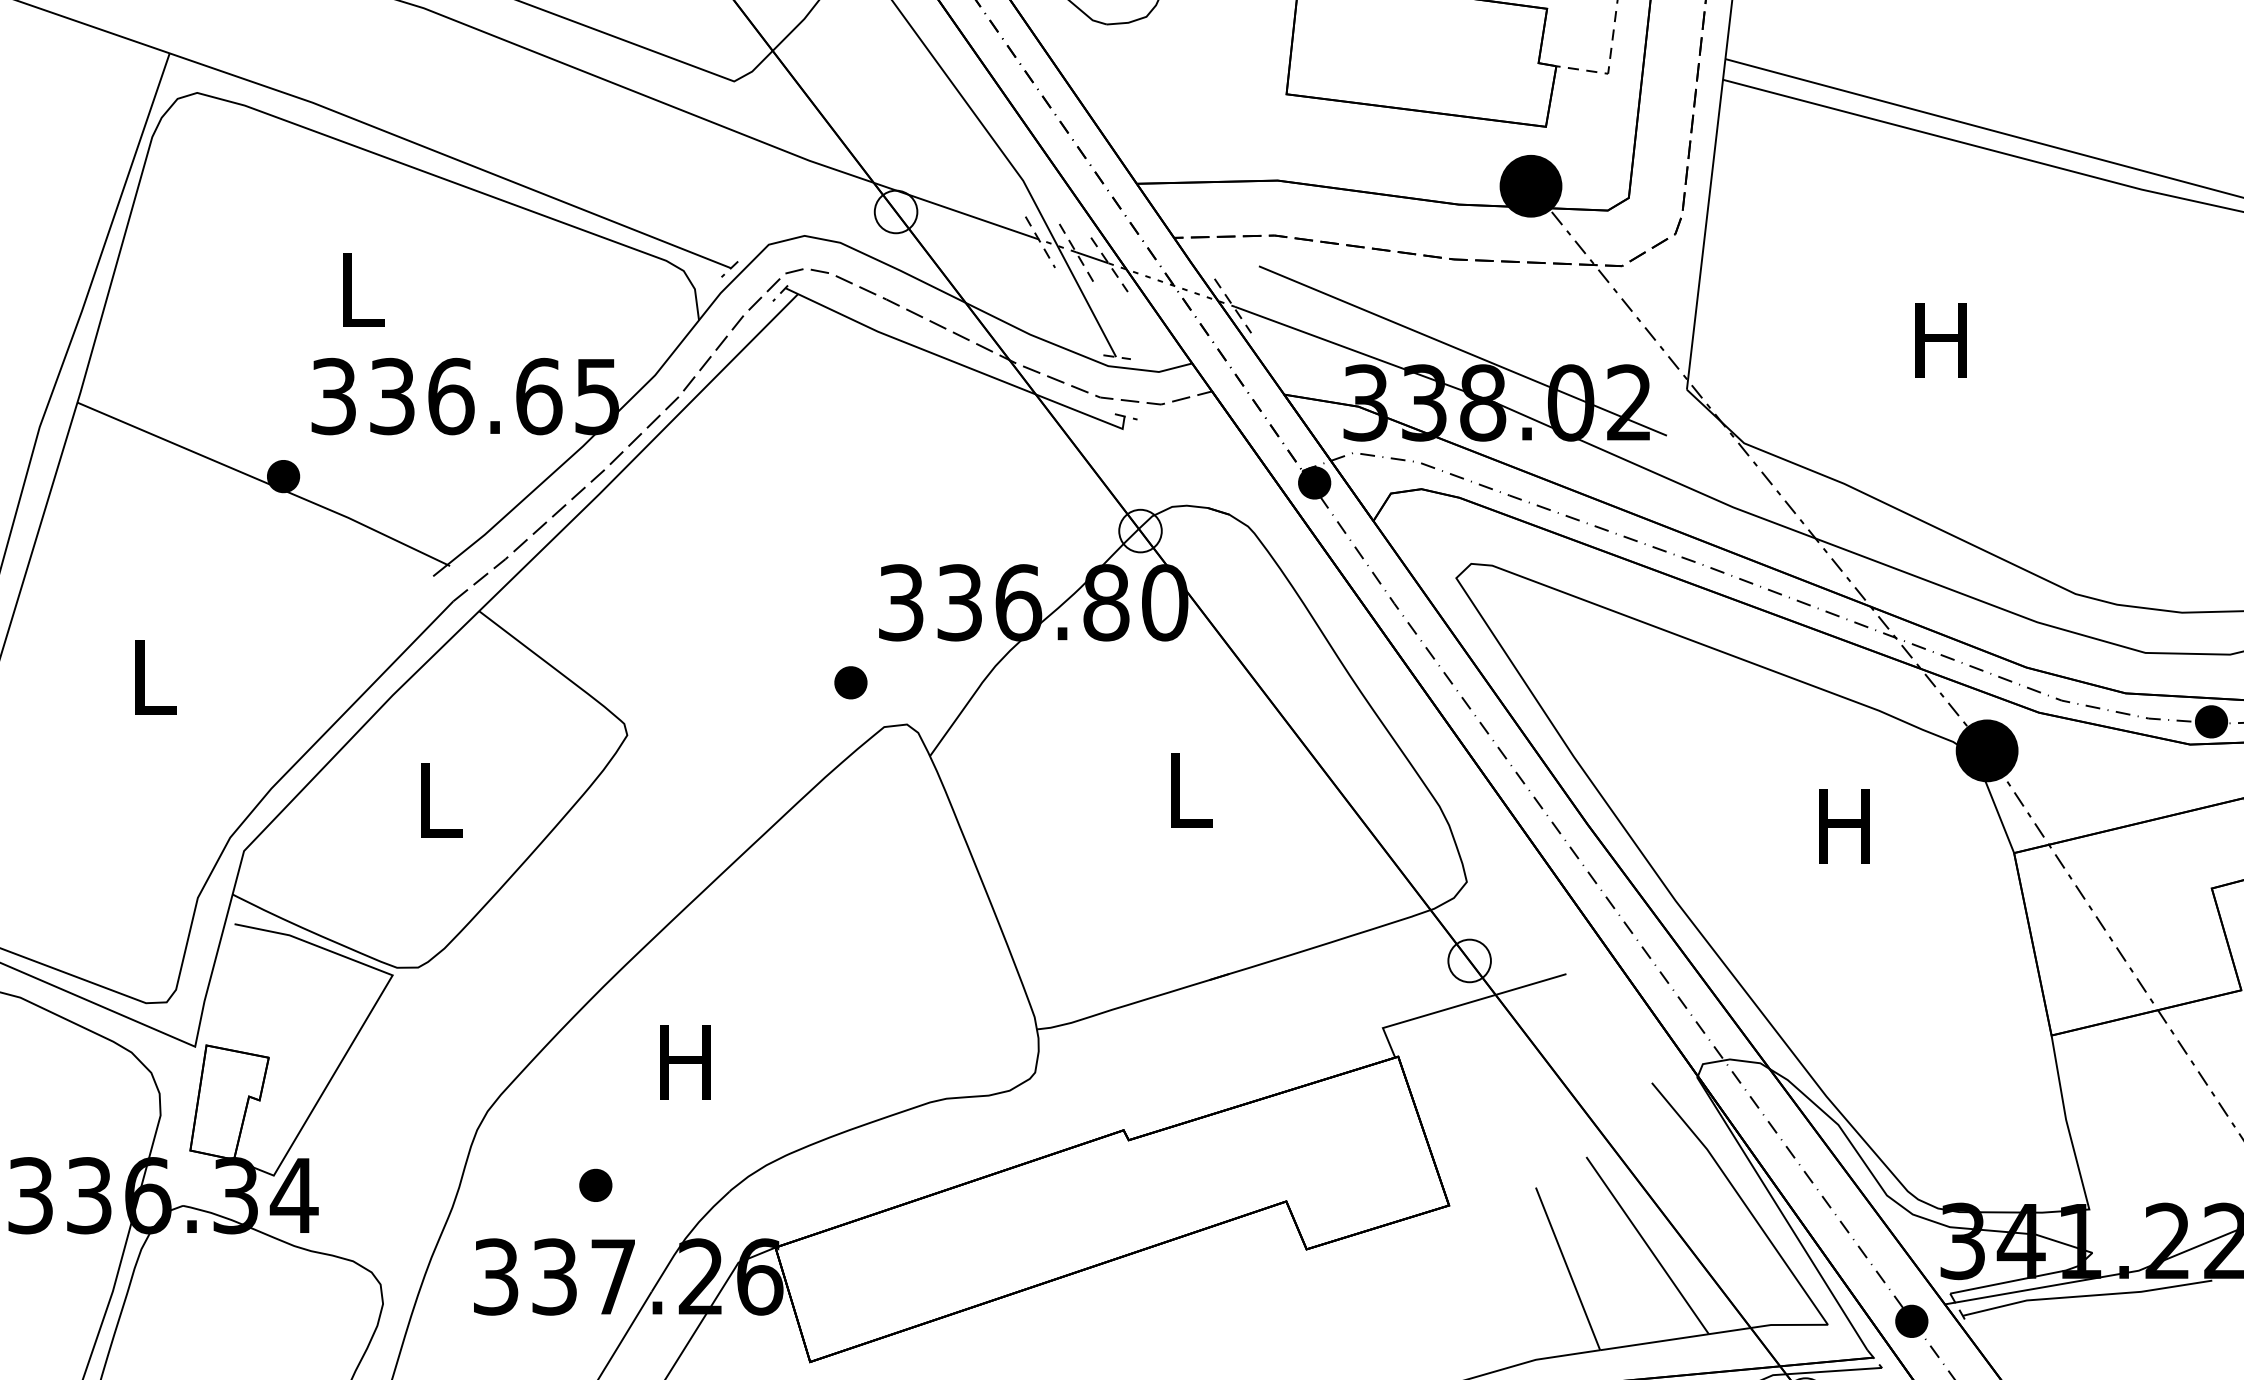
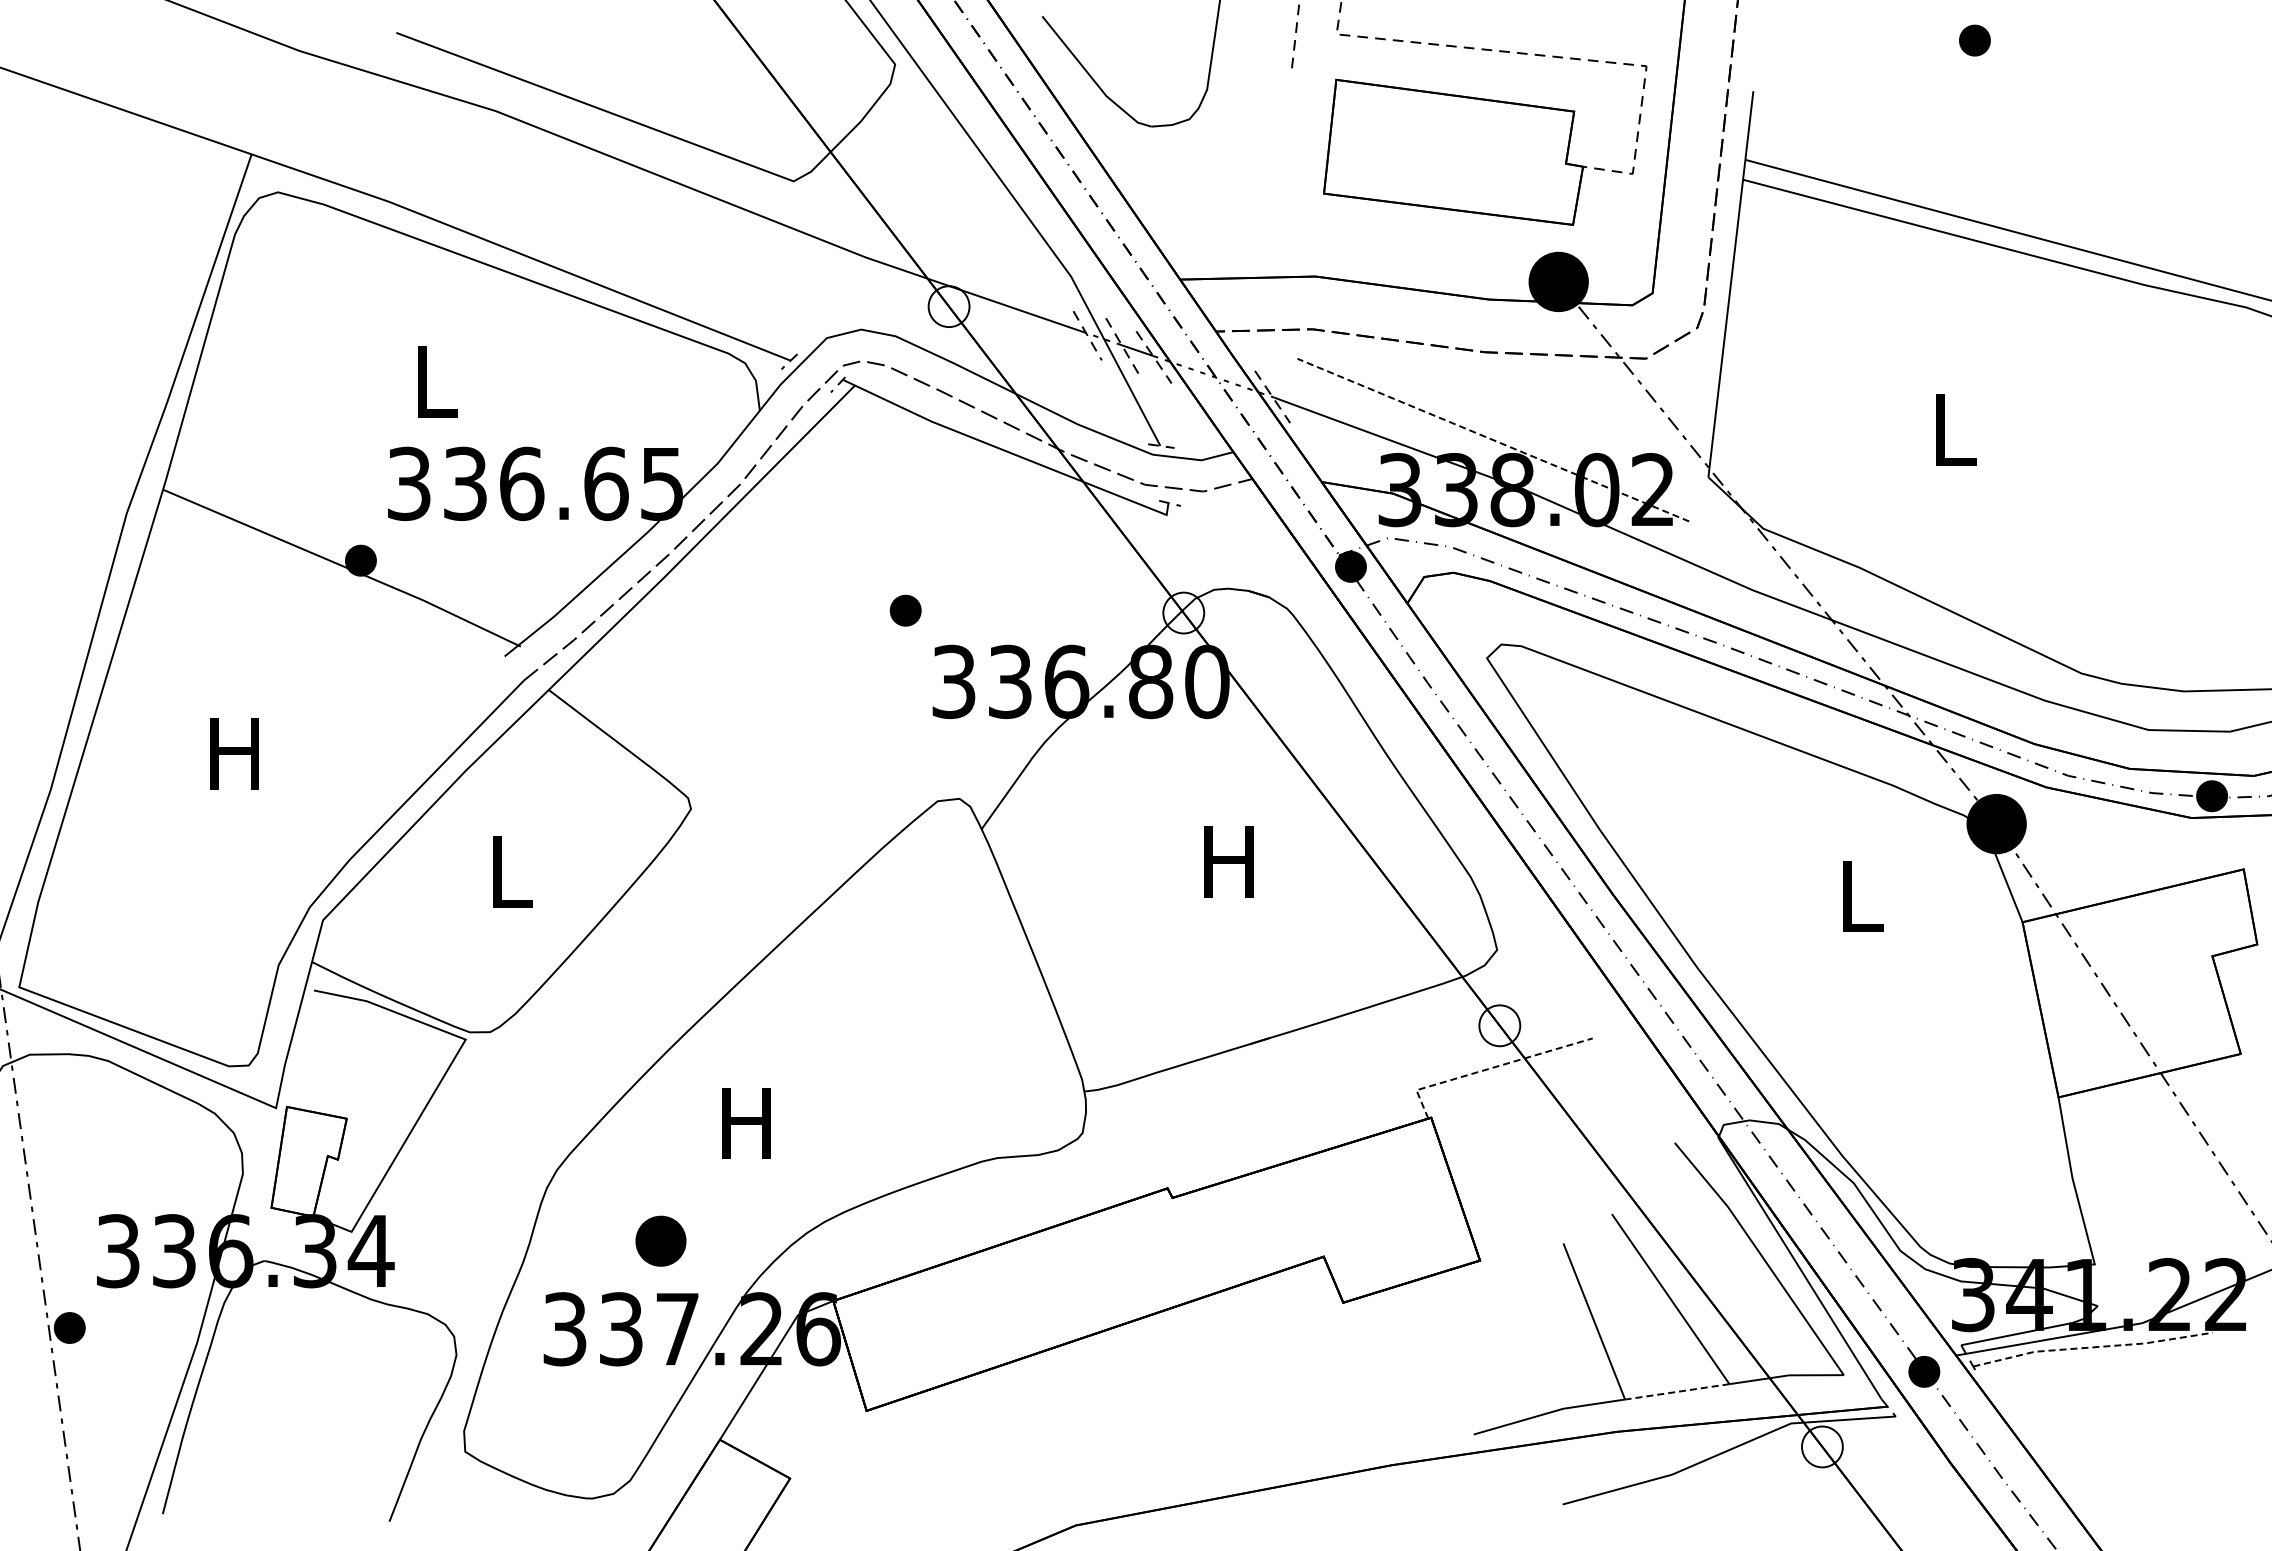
text: (1941, 339) -> (1952, 429), H -> L
line: (1462, 350) -> (1492, 439), solid -> dashed
text: (151, 677) -> (234, 753), L -> H
part: (850, 682) -> (905, 610), moved
text: (1187, 789) -> (1228, 861), L -> H
text: (1844, 826) -> (1859, 896), H -> L
line: (1458, 1005) -> (1489, 1068), solid -> dashed
part: (595, 1185) -> (660, 1241), size x1.6
line: (2087, 1296) -> (2093, 1347), solid -> dashed
line: (1653, 1342) -> (1676, 1392), solid -> dashed

